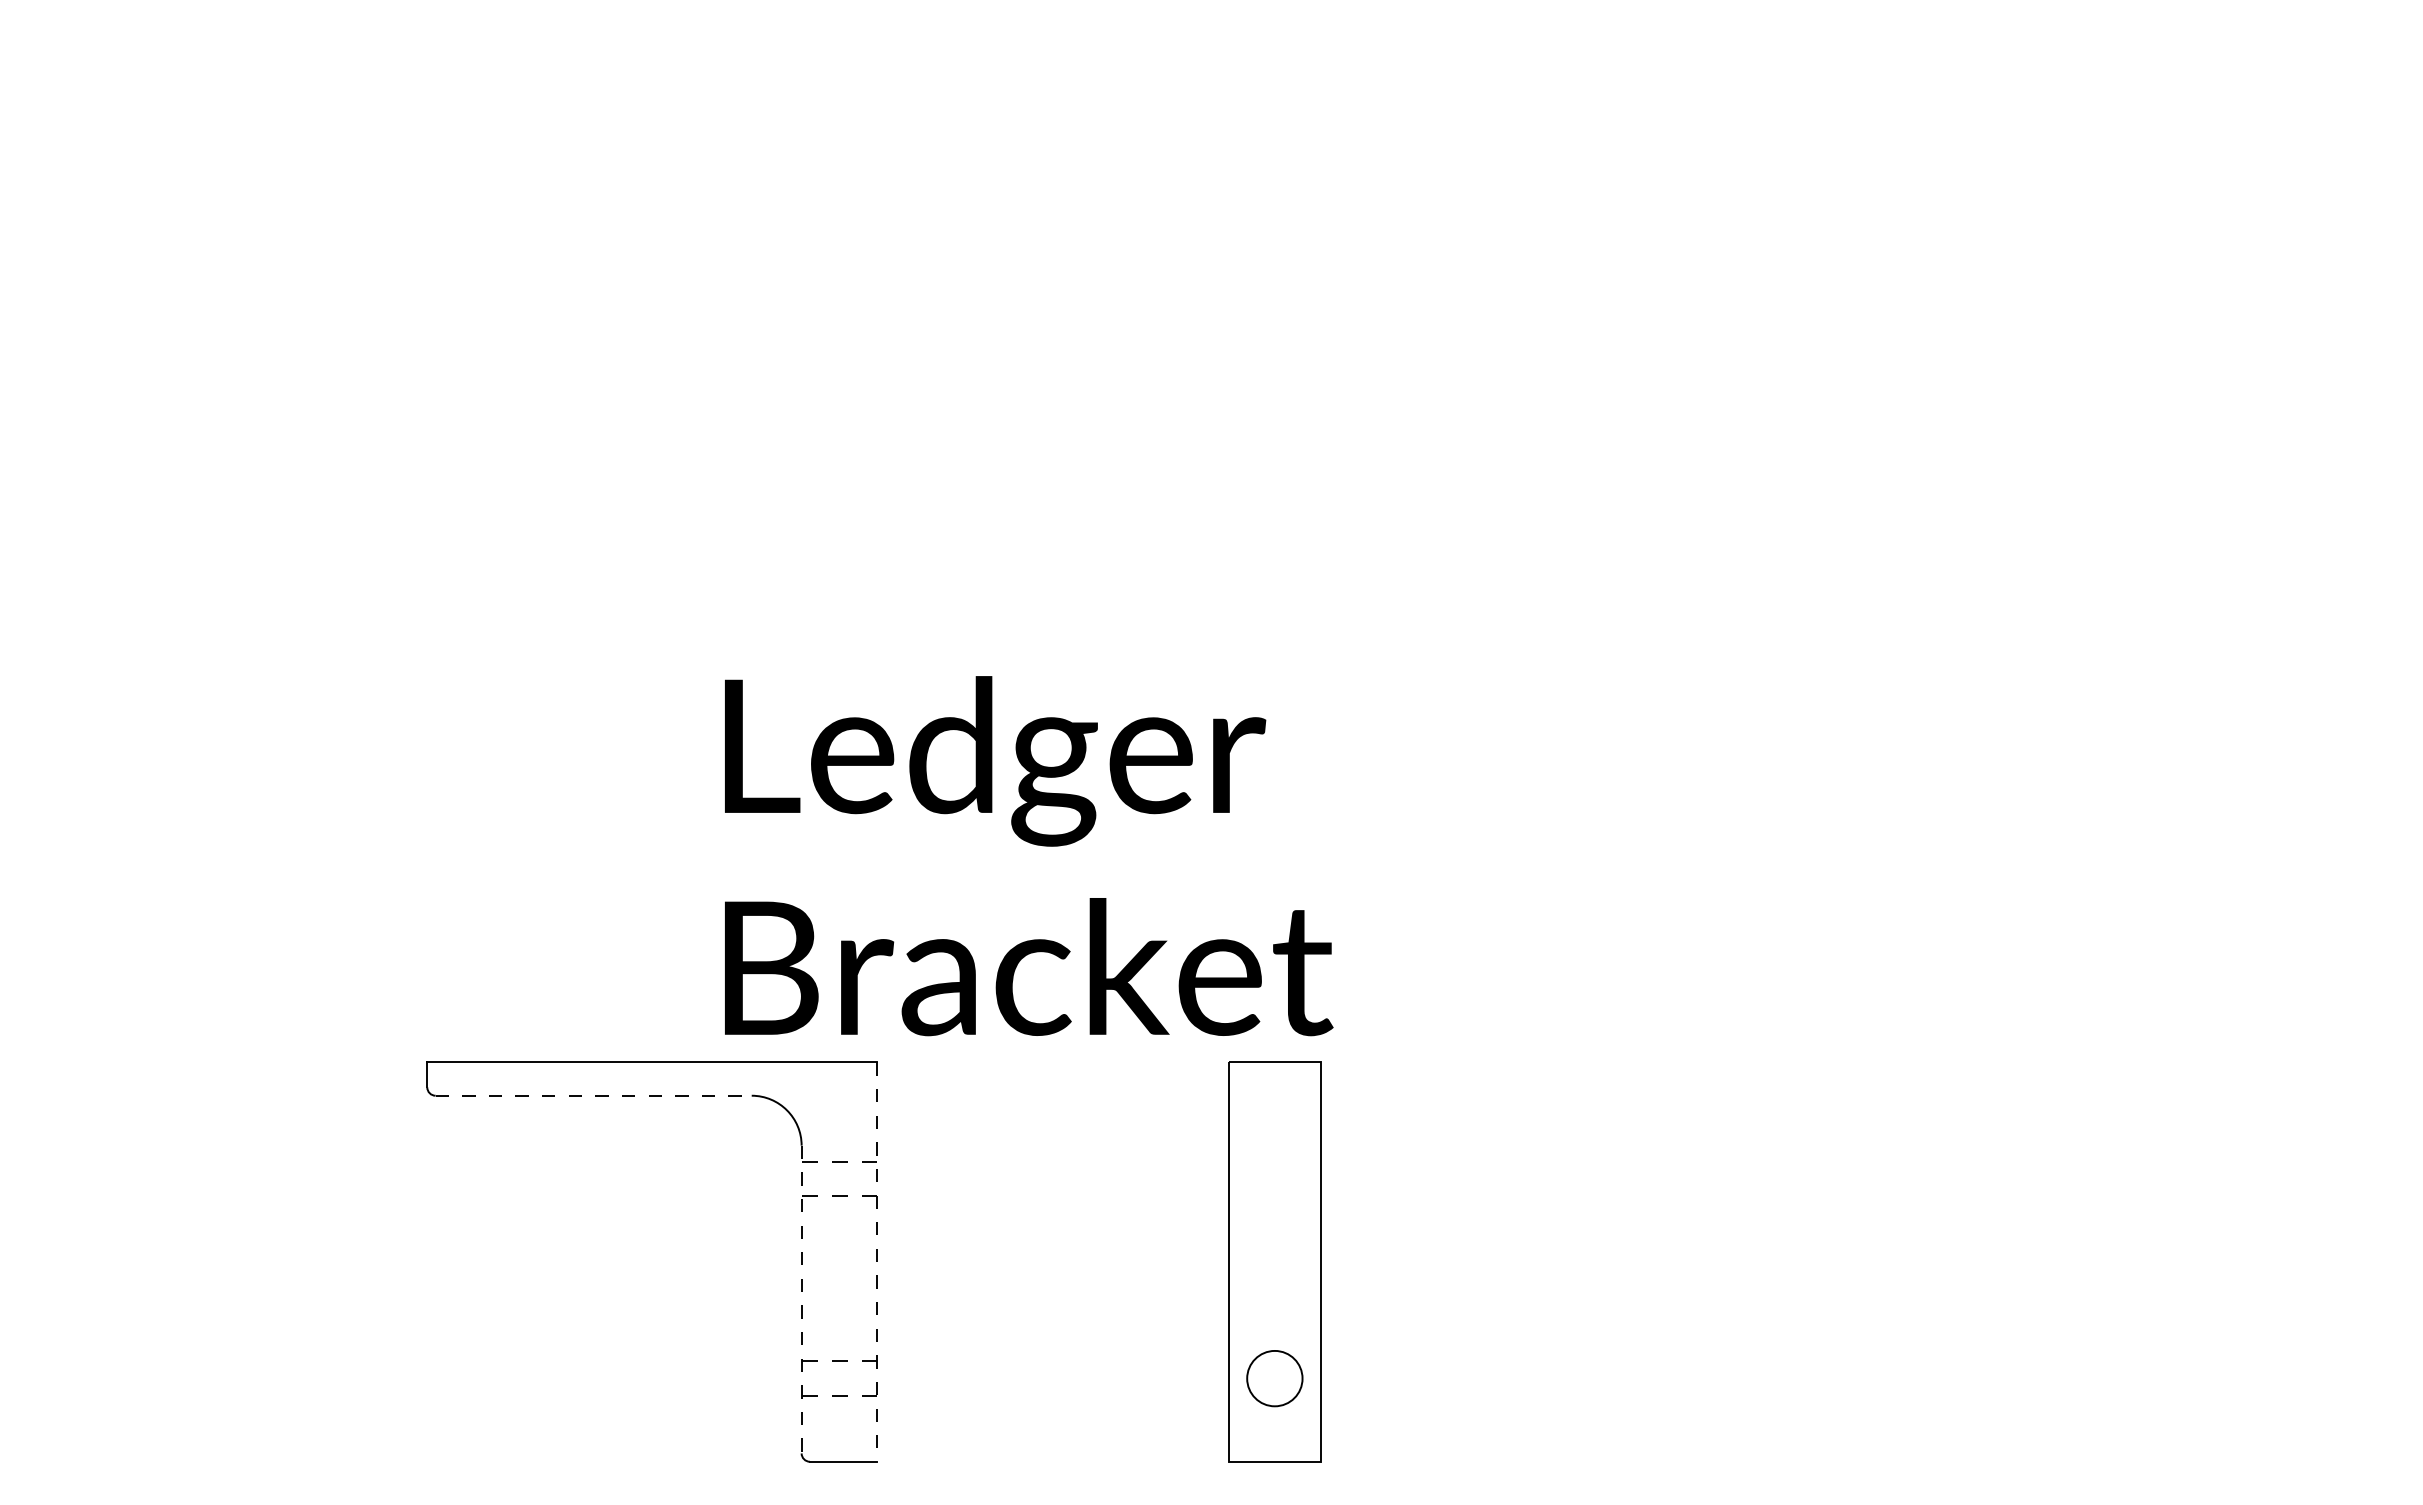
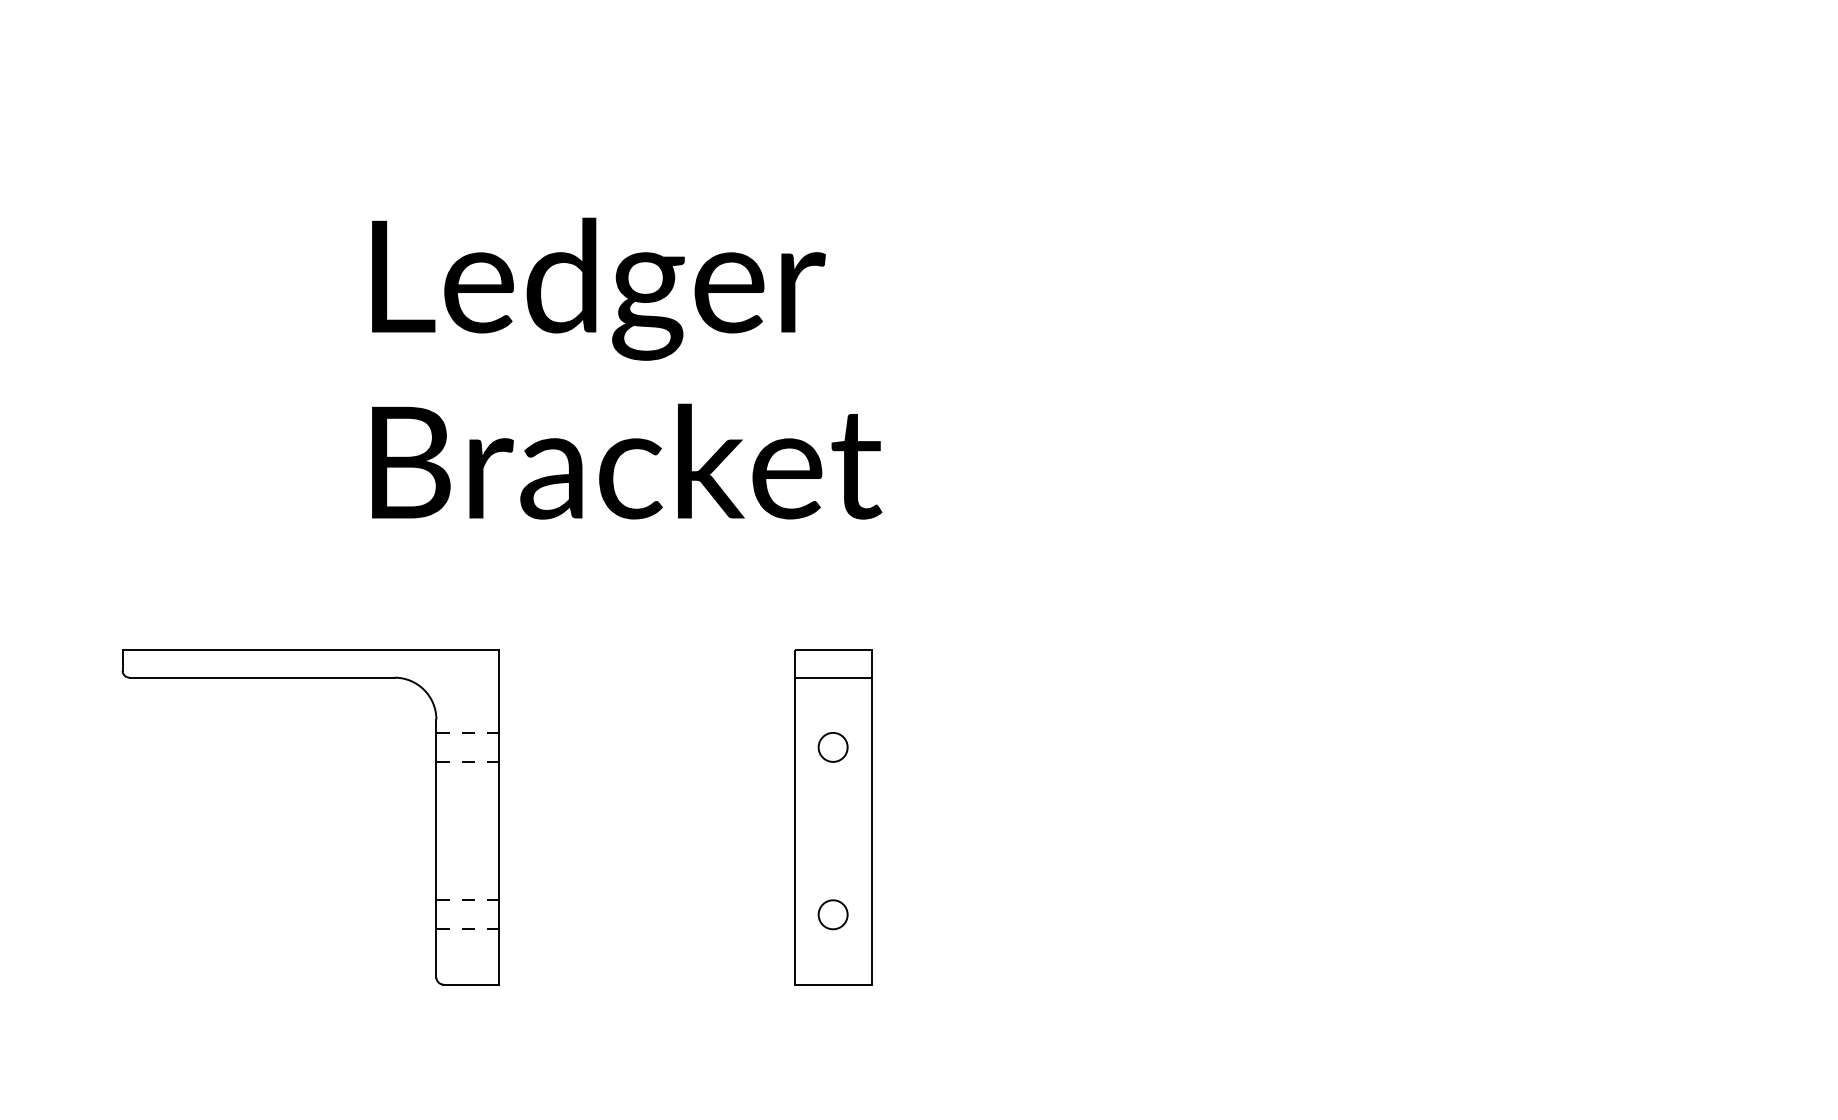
text: (1029, 856) -> (627, 368), moved
line: (594, 1095) -> (262, 677), dashed -> solid
line: (1274, 1095) -> (832, 677), added
circle: (1274, 1178) -> (832, 747), added
line: (876, 1262) -> (499, 817), dashed -> solid
line: (801, 1299) -> (436, 848), dashed -> solid
circle: (1274, 1378) -> (832, 914), size x0.62

